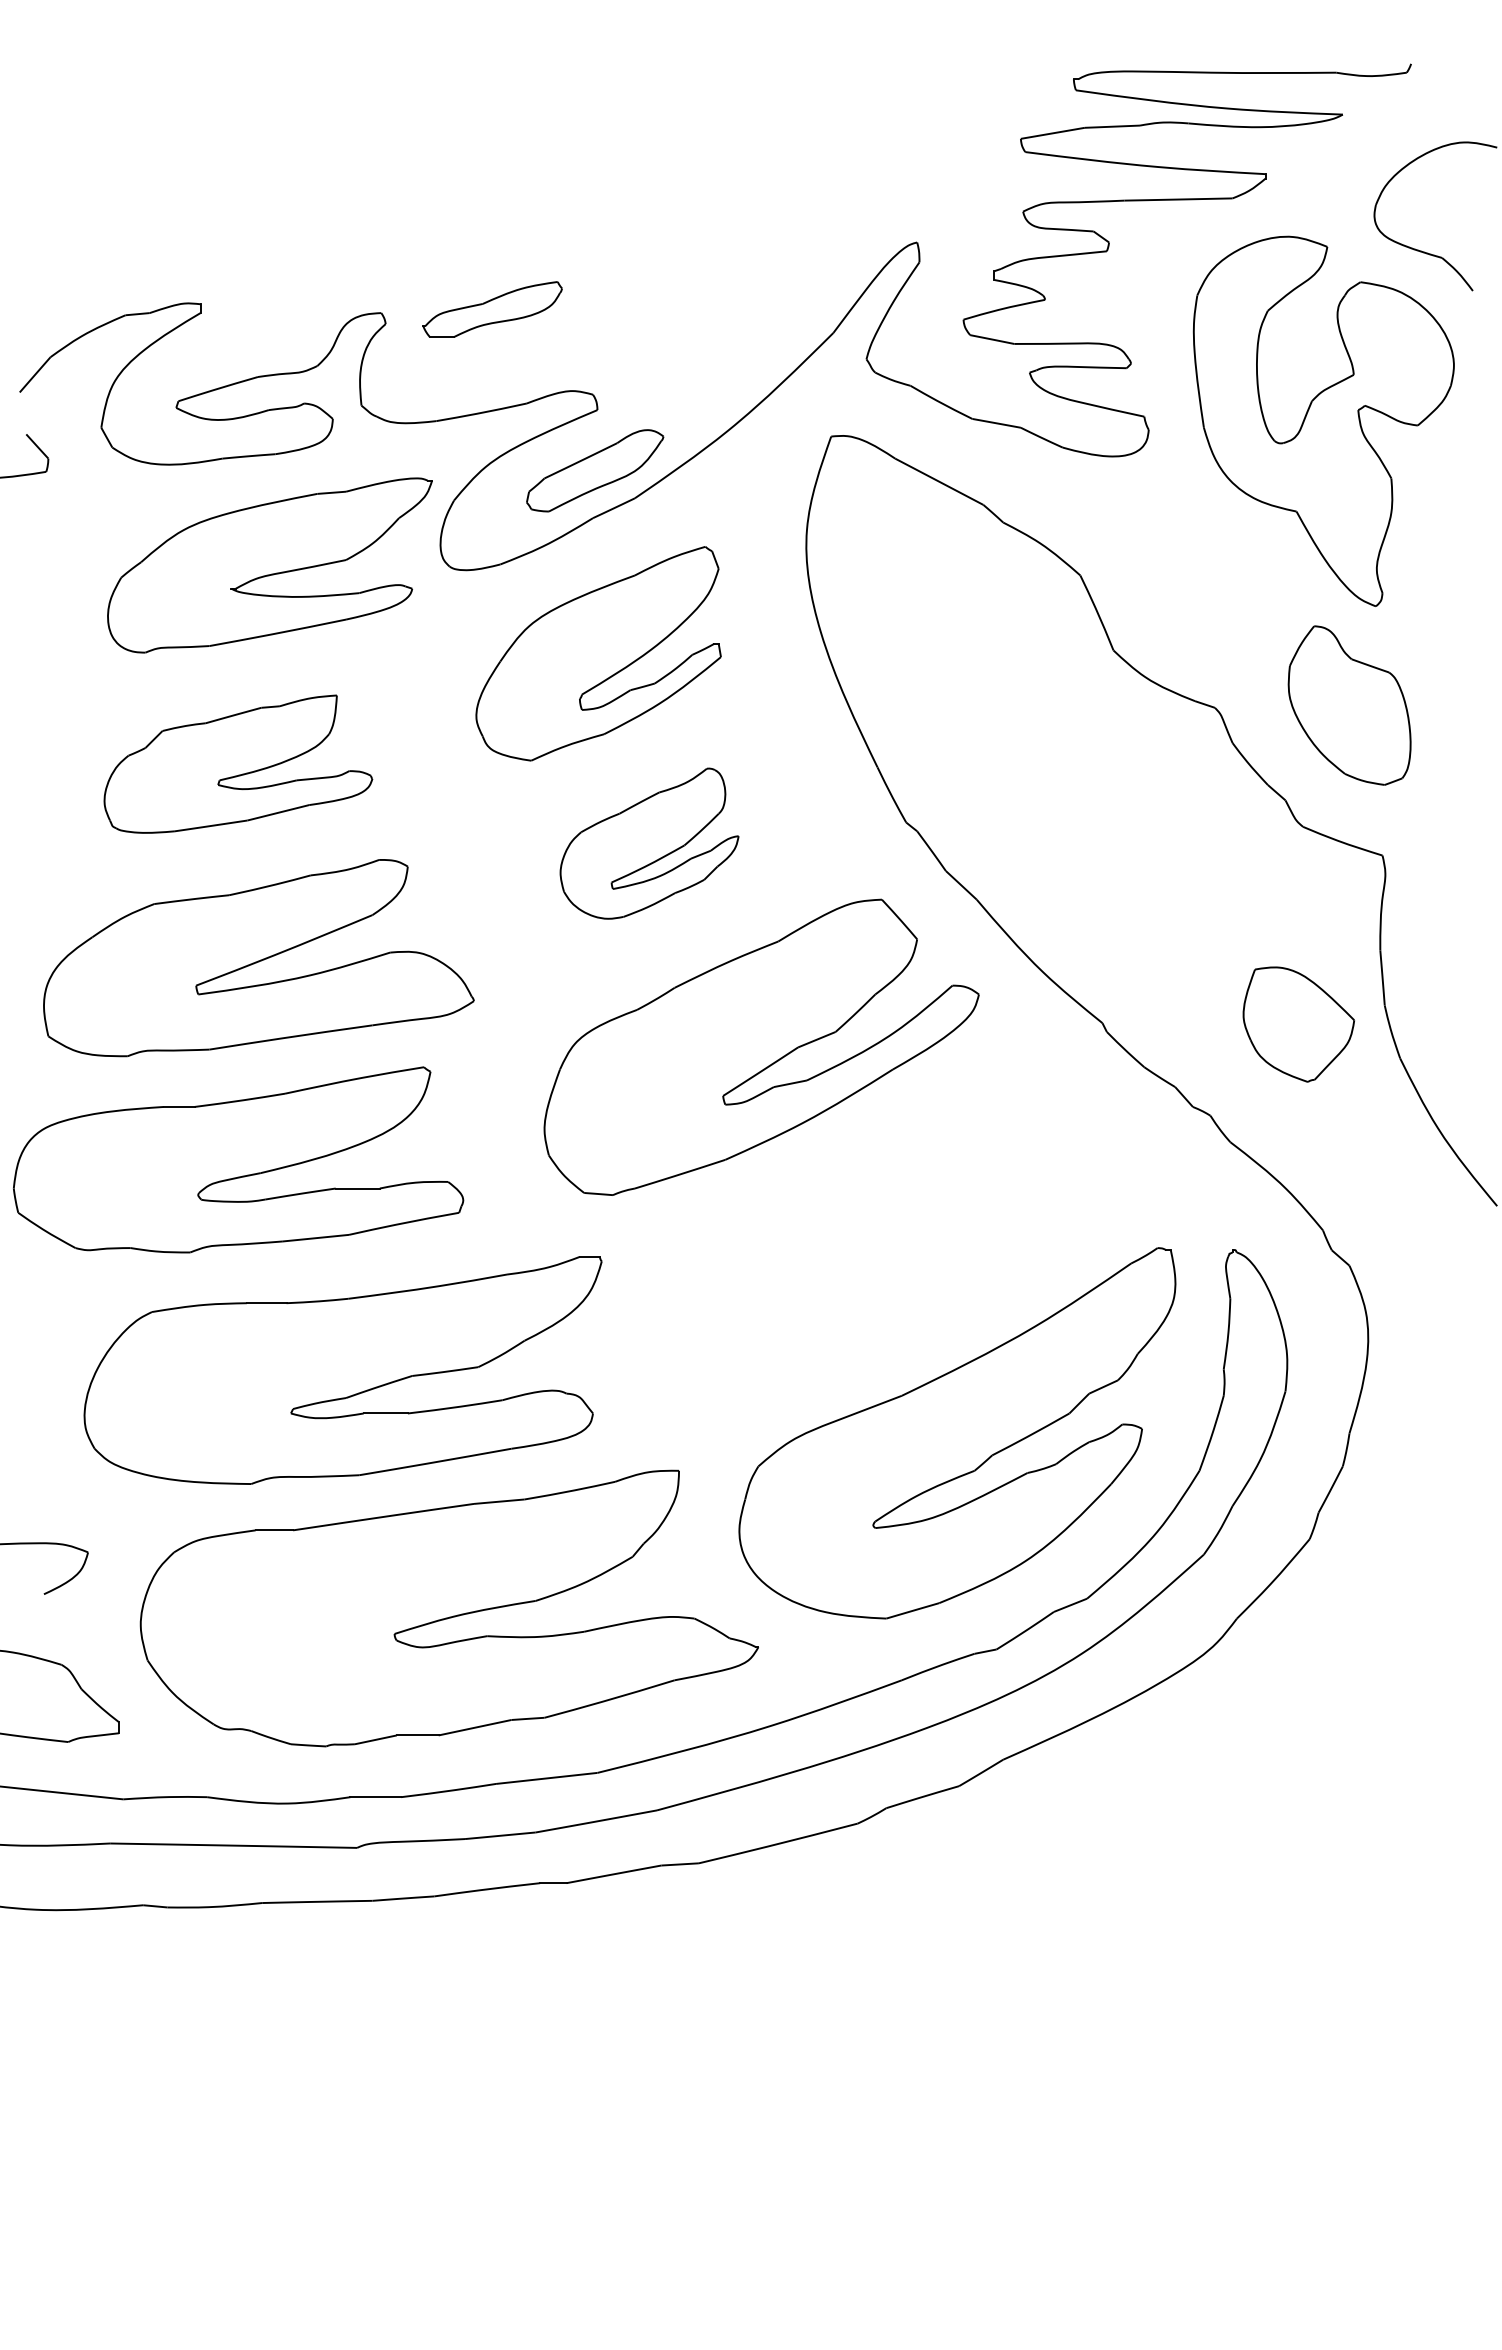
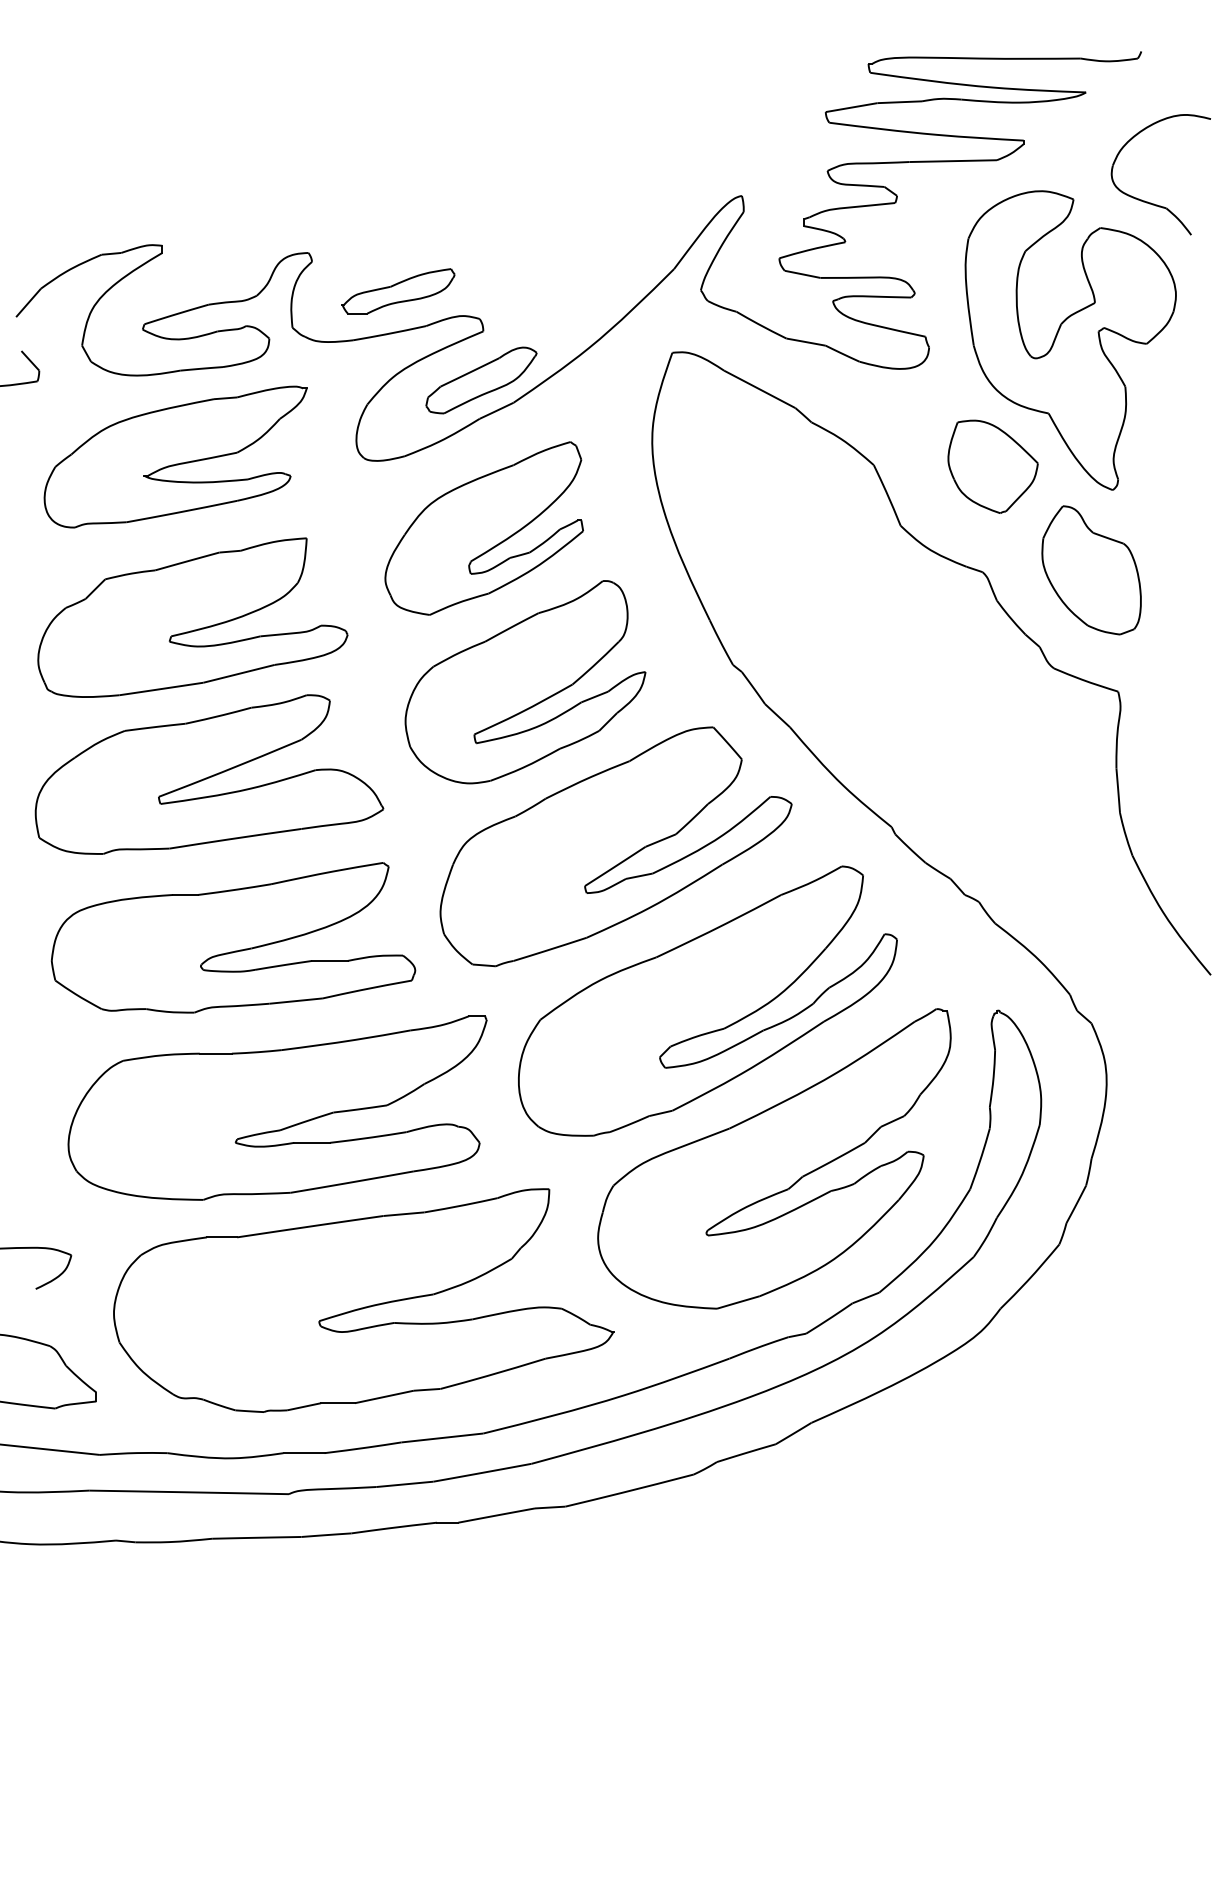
part: (492, 309) -> (398, 291), moved
part: (269, 565) -> (175, 457), moved
part: (238, 764) -> (193, 618), size x1.43
part: (649, 843) -> (525, 681), size x1.67
part: (1298, 1024) -> (992, 466), moved
part: (238, 1159) -> (233, 937), moved
part: (874, 1237) -> (707, 1000), added

